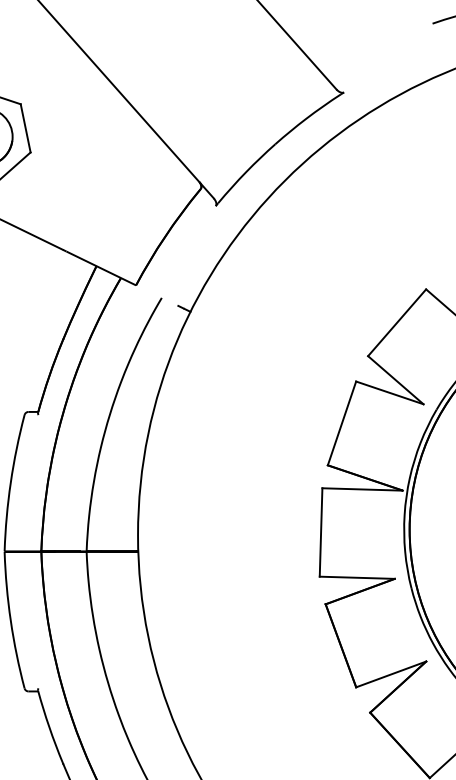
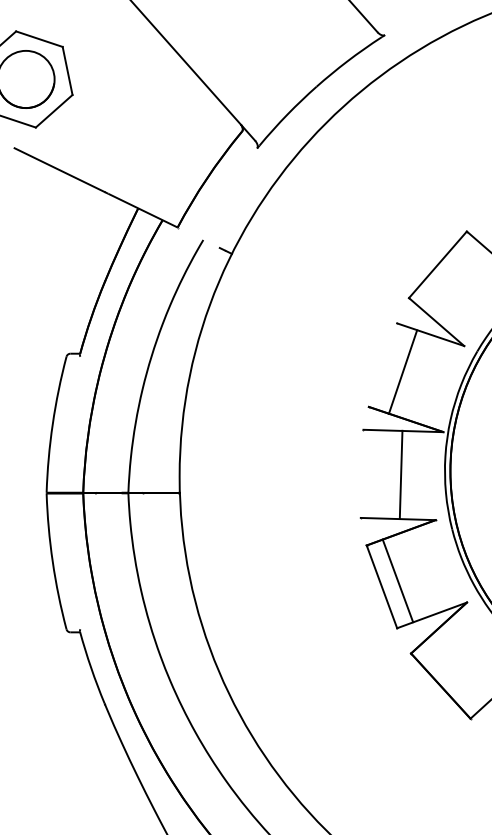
line: (341, 422) -> (402, 371), moved
line: (320, 532) -> (400, 474), moved
line: (340, 645) -> (397, 580), moved

